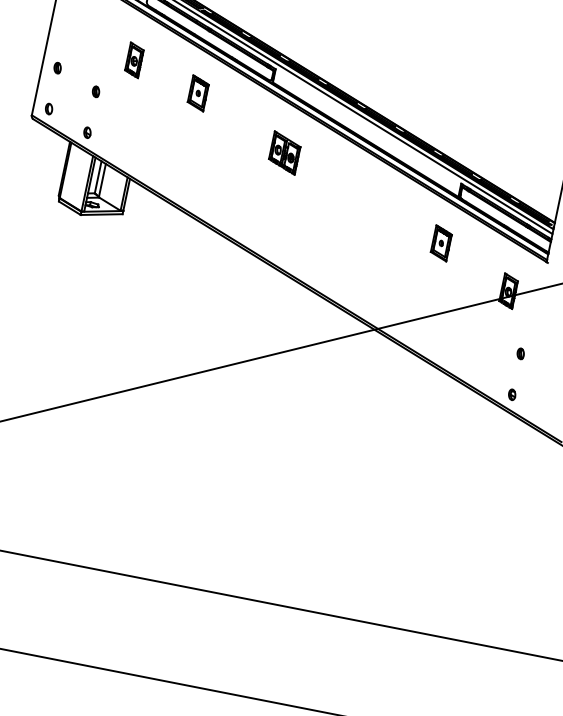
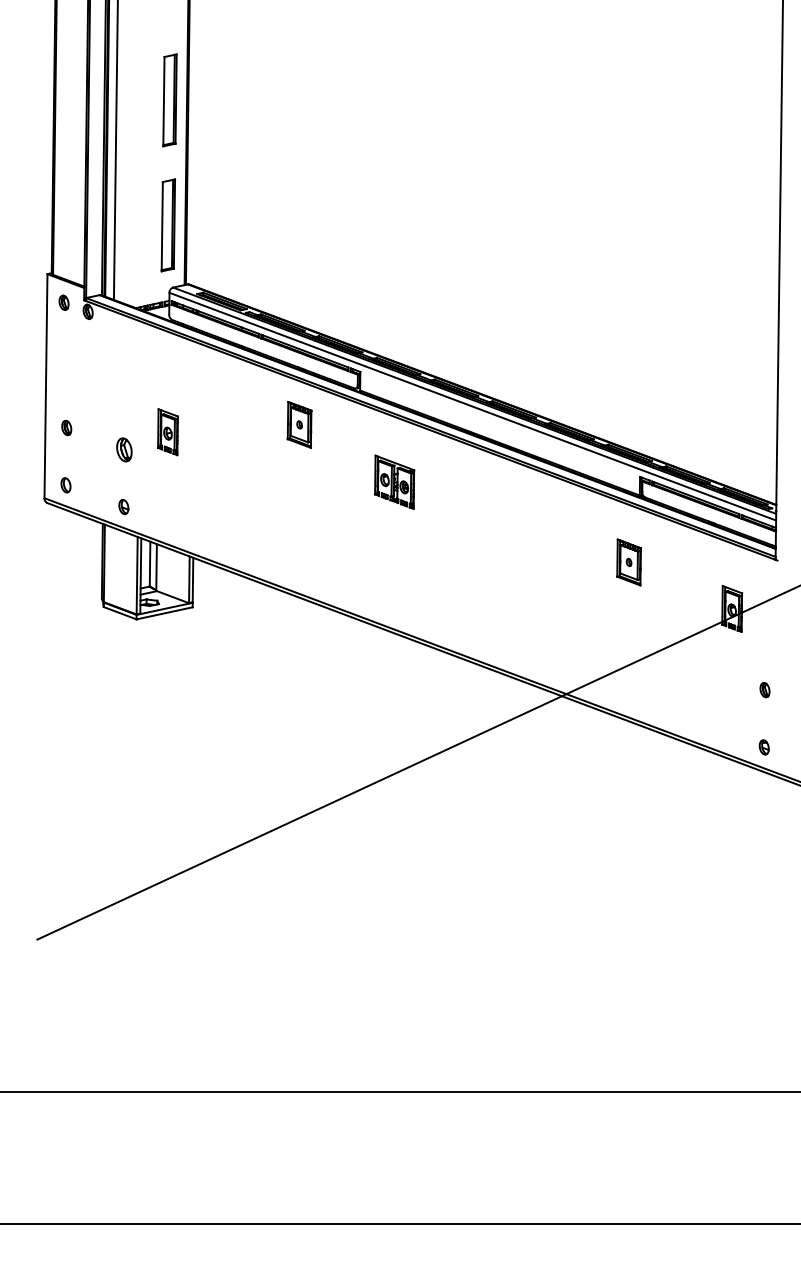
part: (134, 60) -> (167, 432), moved
part: (95, 91) -> (124, 449), size x1.6
part: (198, 93) -> (299, 424), moved

